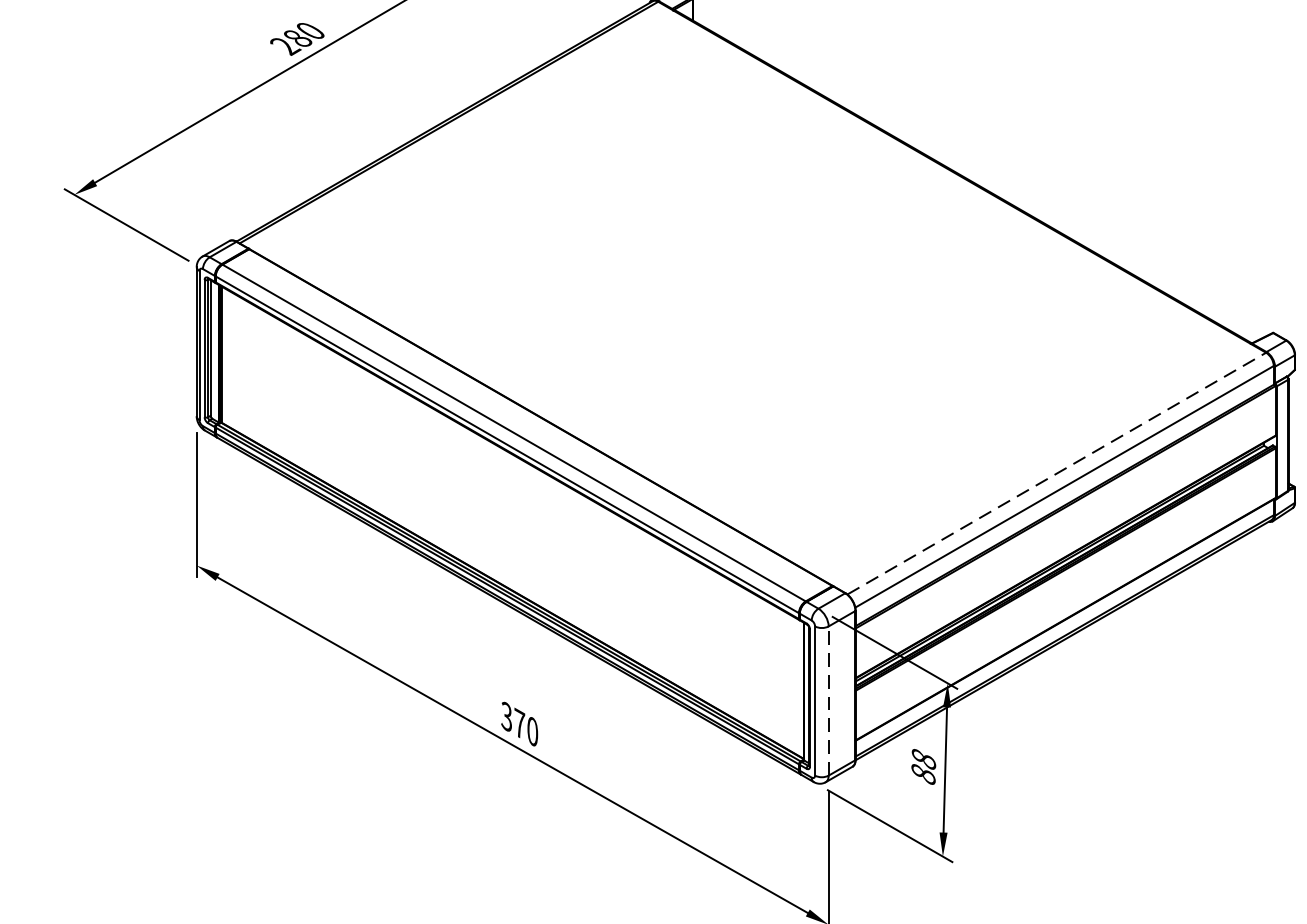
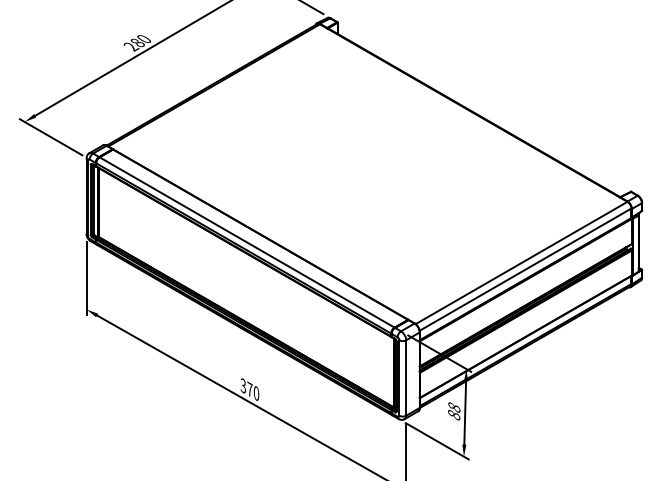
line: (1058, 472) -> (522, 262), dashed -> solid
line: (829, 701) -> (406, 378), dashed -> solid

